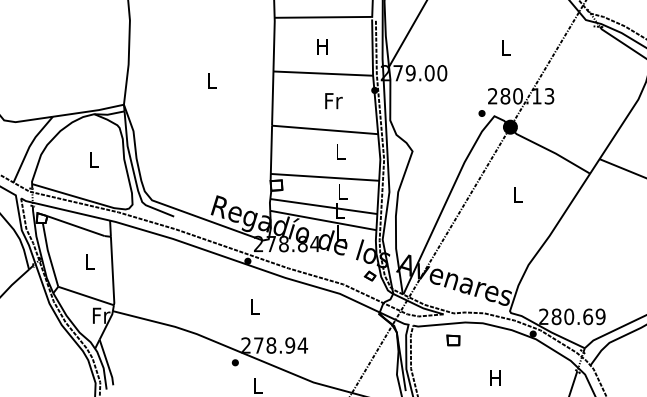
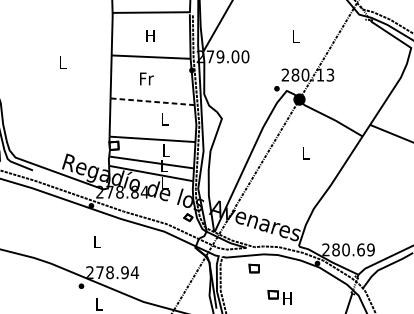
text: (333, 101) -> (146, 79), moved
line: (324, 129) -> (152, 101), solid -> dashed
part: (477, 373) -> (273, 294), added

